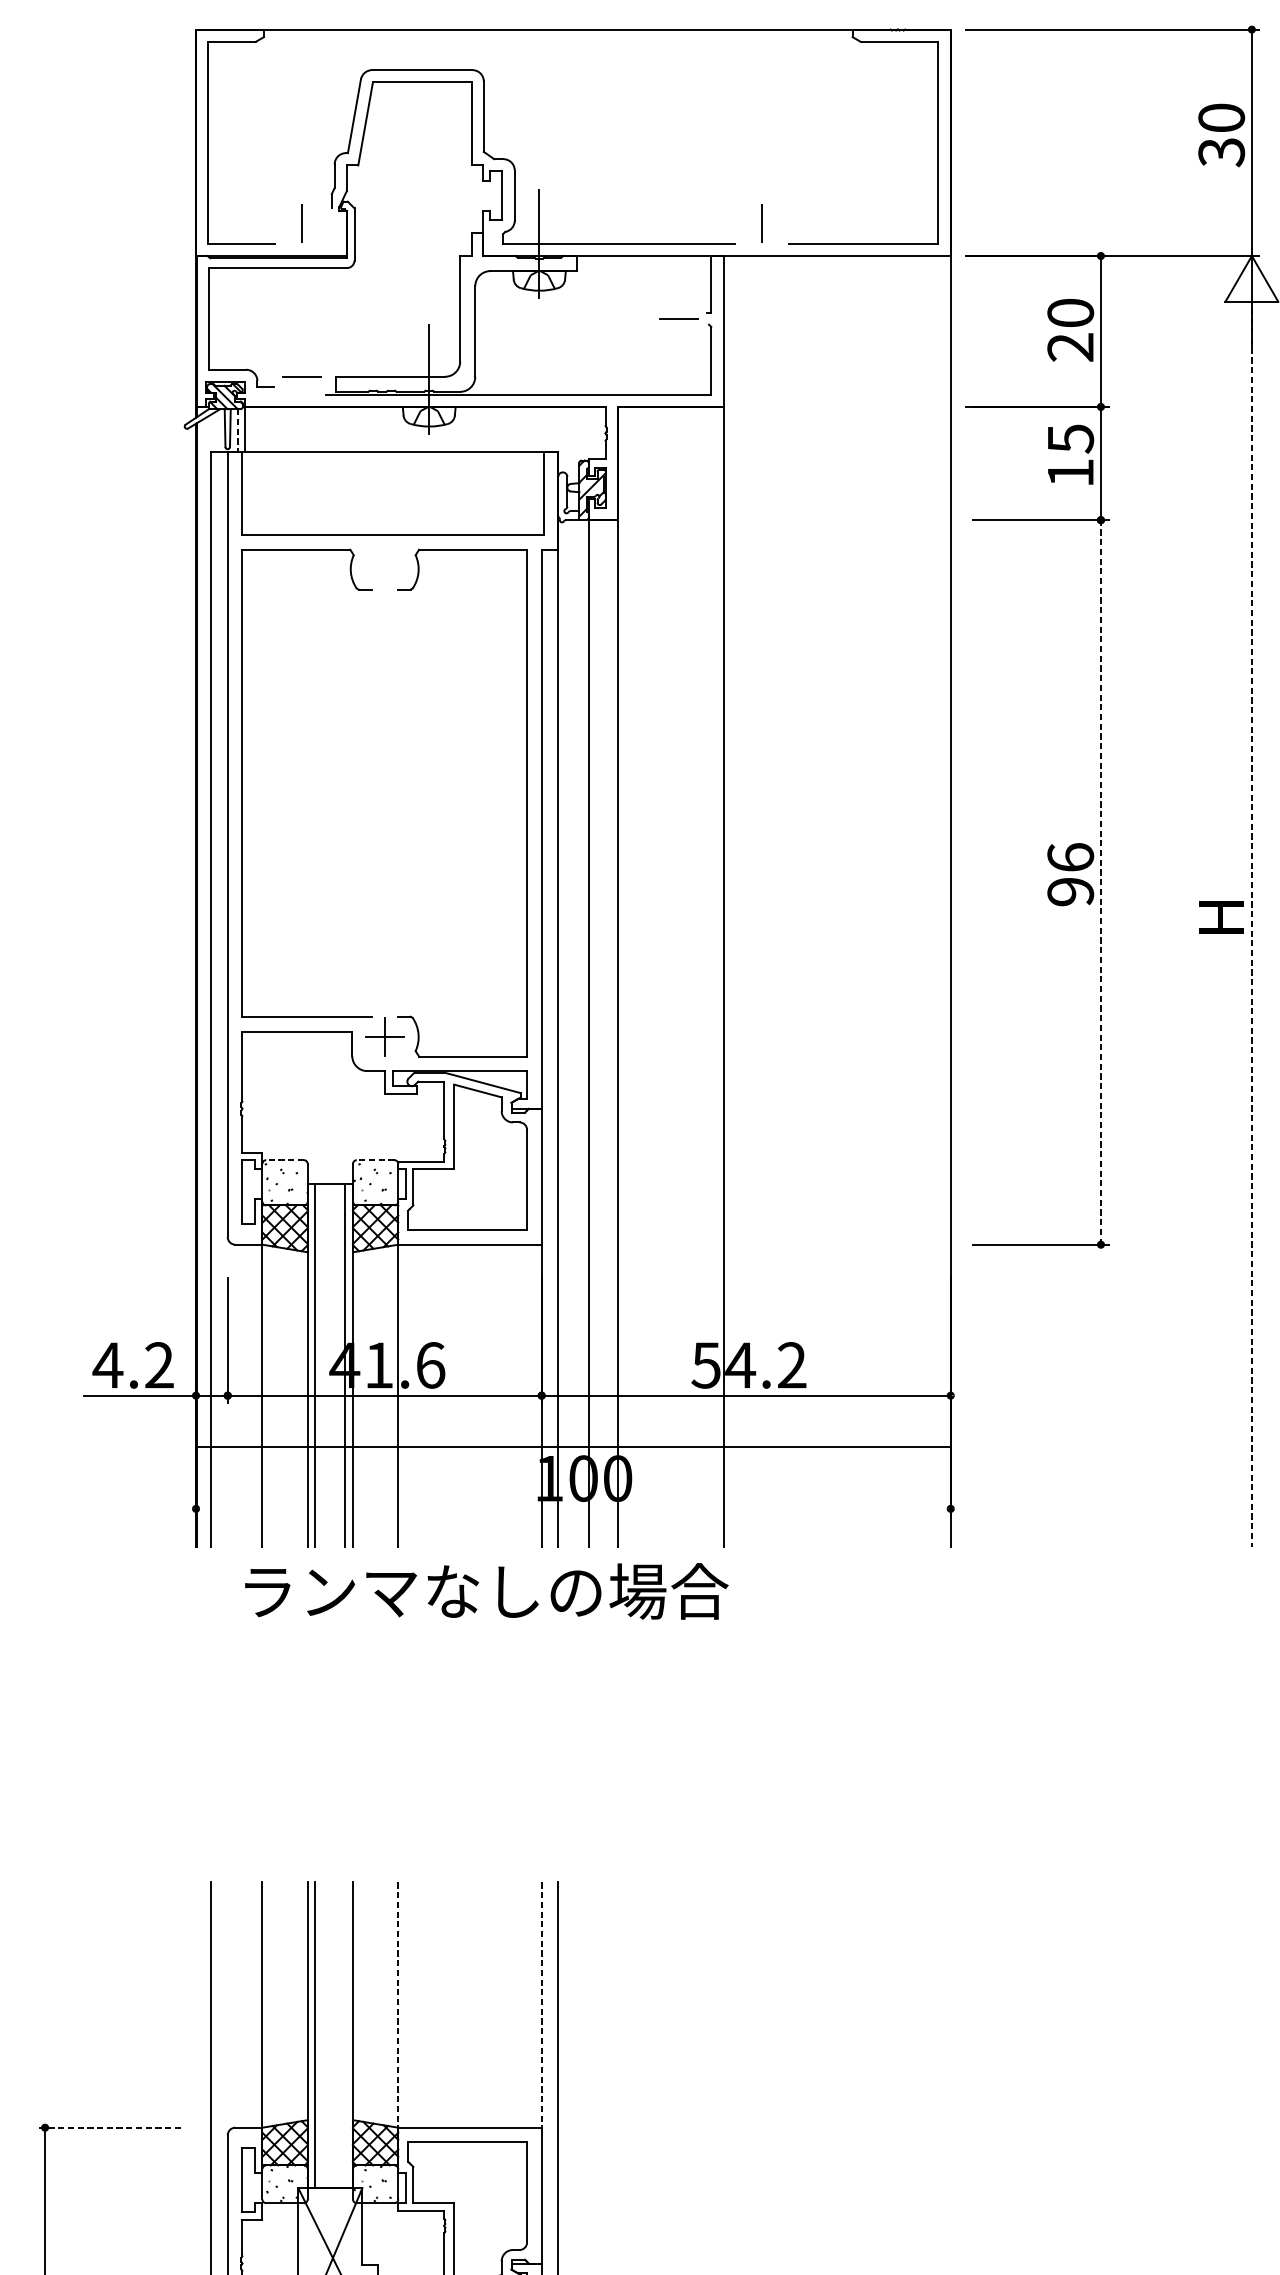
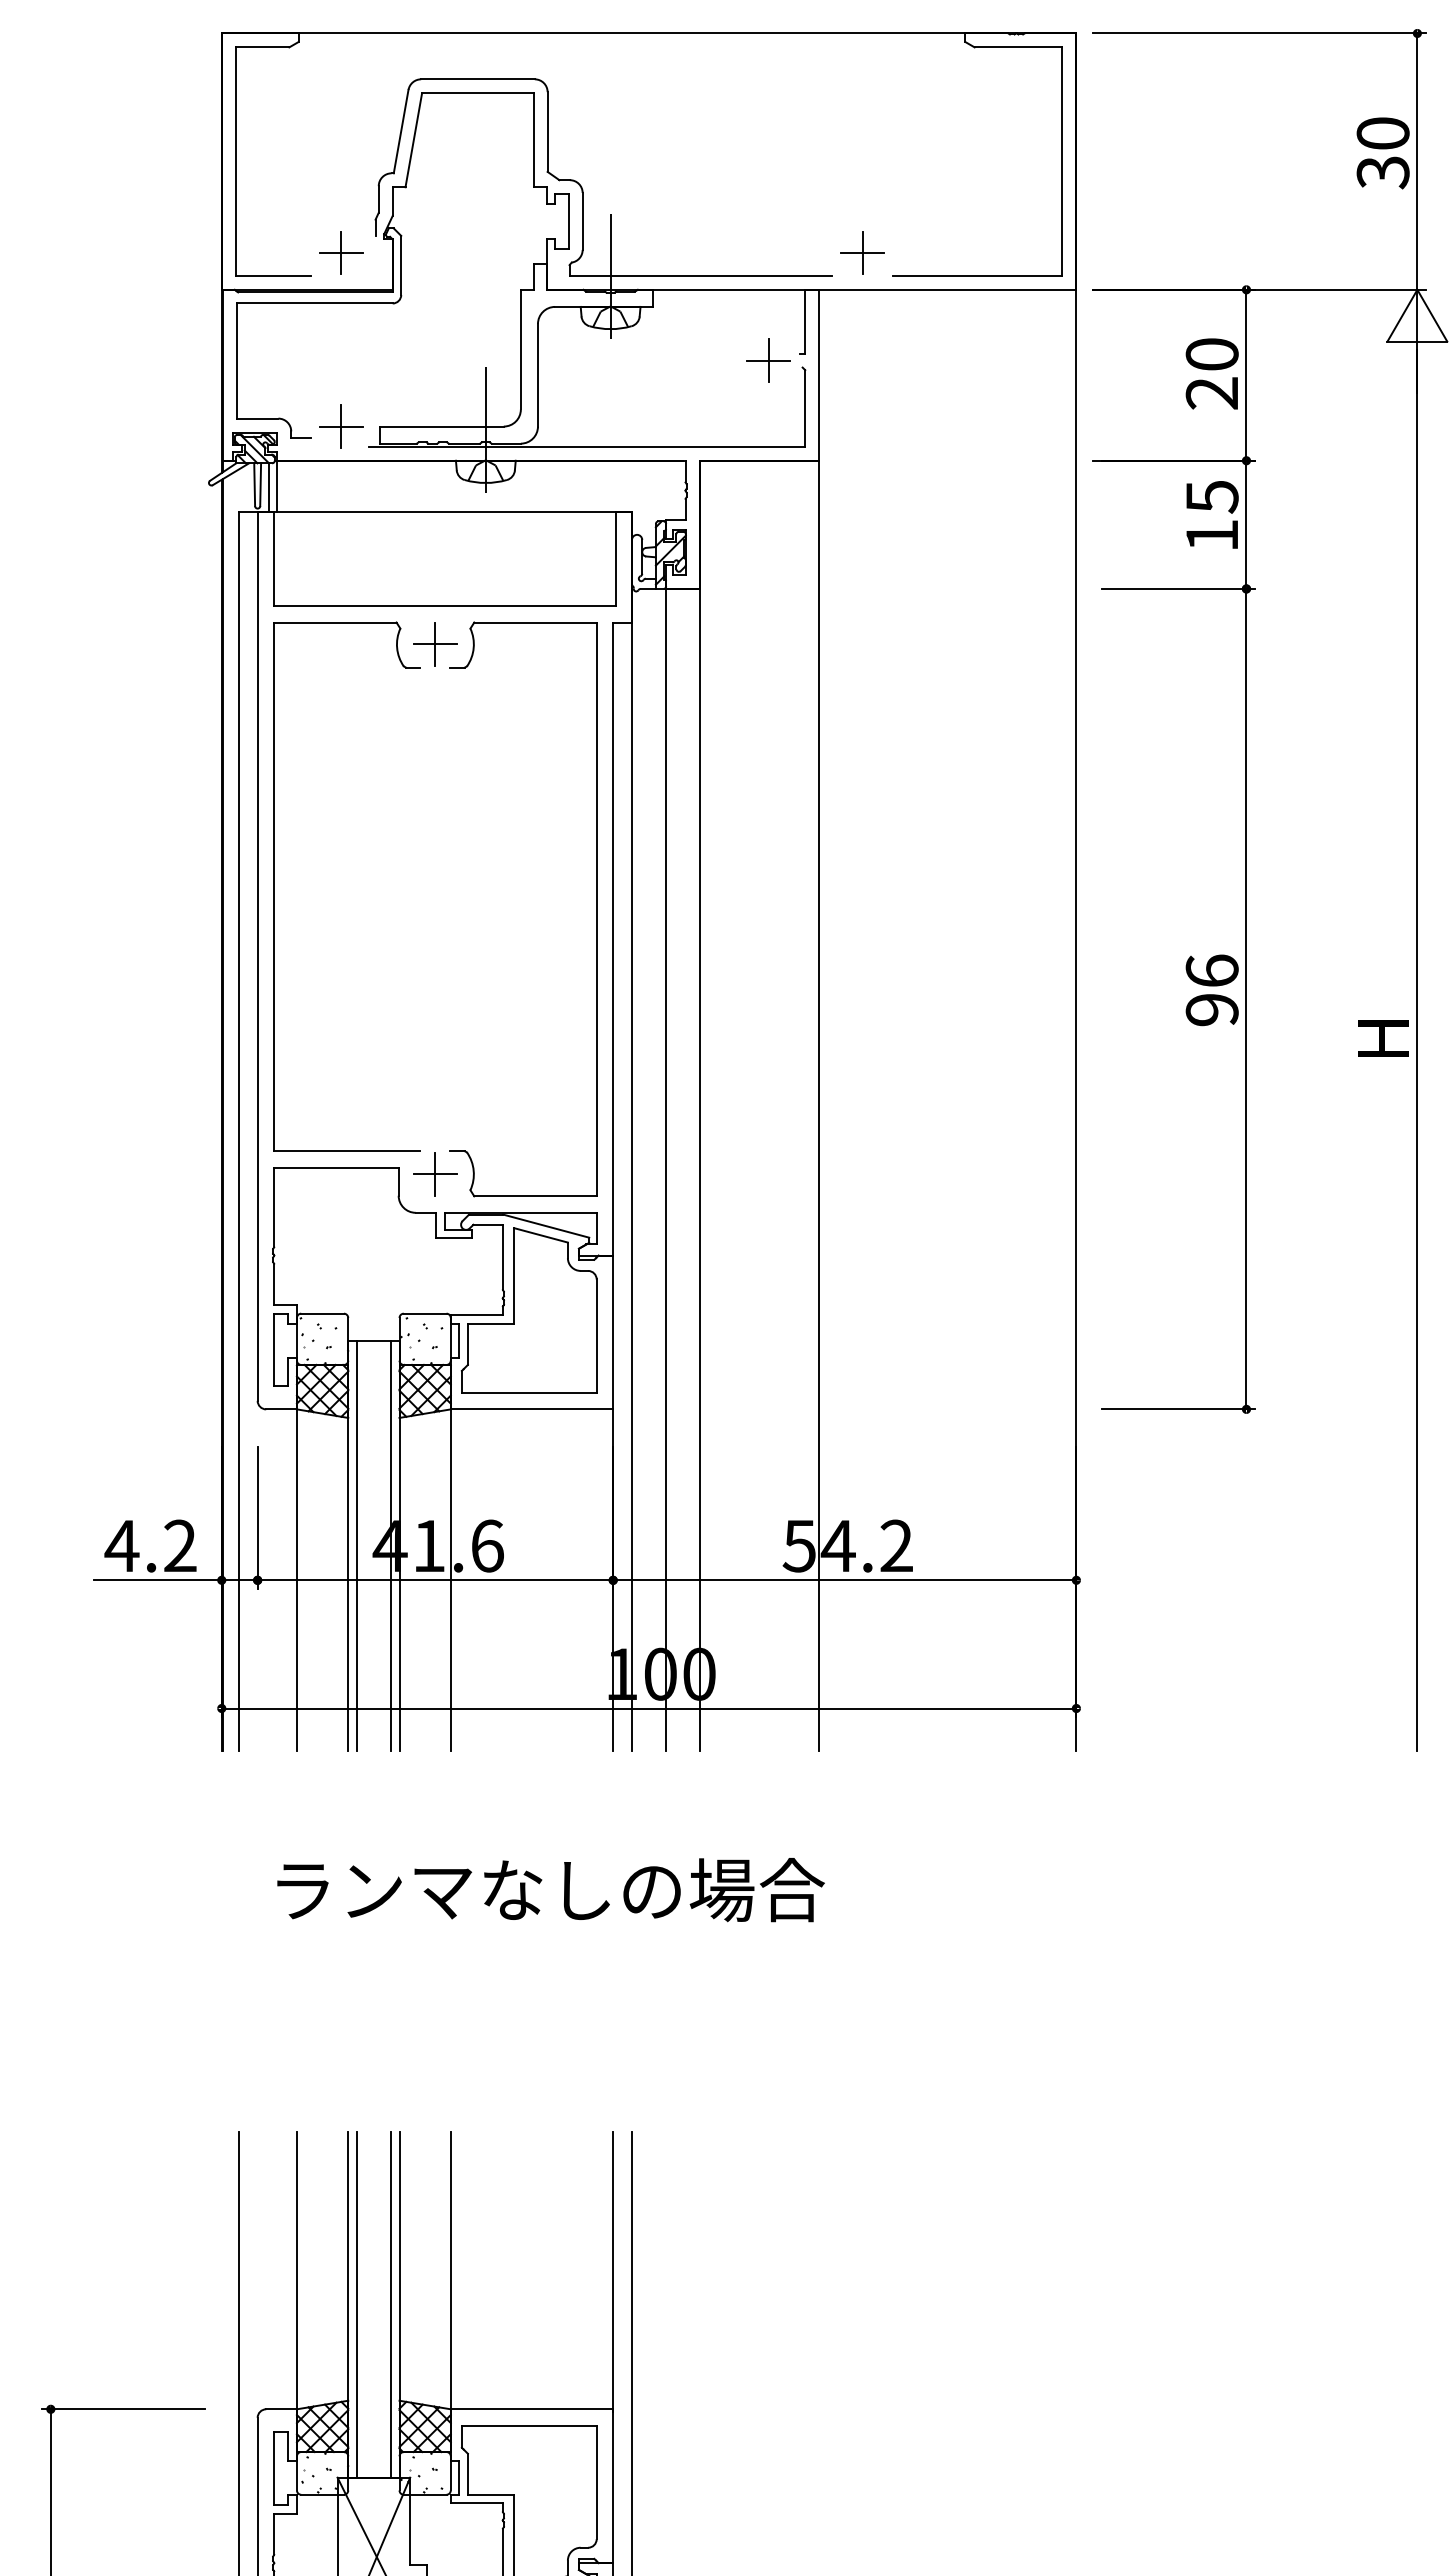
line: (301, 223) -> (341, 253), added
line: (761, 223) -> (862, 253), added
line: (678, 318) -> (768, 360), added
line: (301, 376) -> (341, 426), added
line: (237, 431) -> (268, 488), dashed -> solid
part: (384, 569) -> (435, 644), added
line: (1100, 881) -> (1246, 998), dashed -> solid
line: (1251, 927) -> (1417, 1050), dashed -> solid
line: (284, 1160) -> (322, 1313), dashed -> solid
line: (375, 1160) -> (424, 1313), dashed -> solid
line: (572, 1447) -> (648, 1708), moved
text: (486, 1591) -> (550, 1890), moved
line: (398, 2005) -> (450, 2270), dashed -> solid
line: (541, 2006) -> (613, 2272), dashed -> solid
line: (345, 2035) -> (390, 2304), added
line: (108, 2127) -> (122, 2409), dashed -> solid

